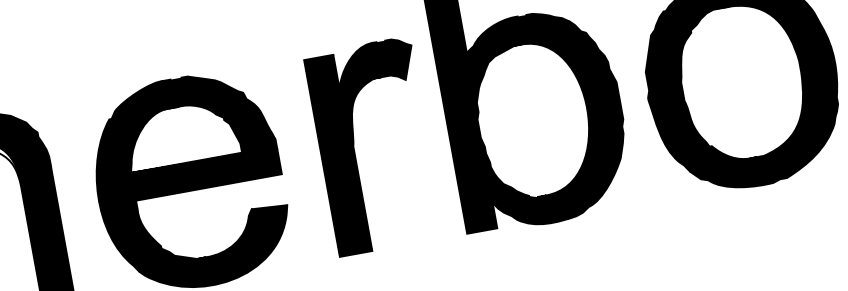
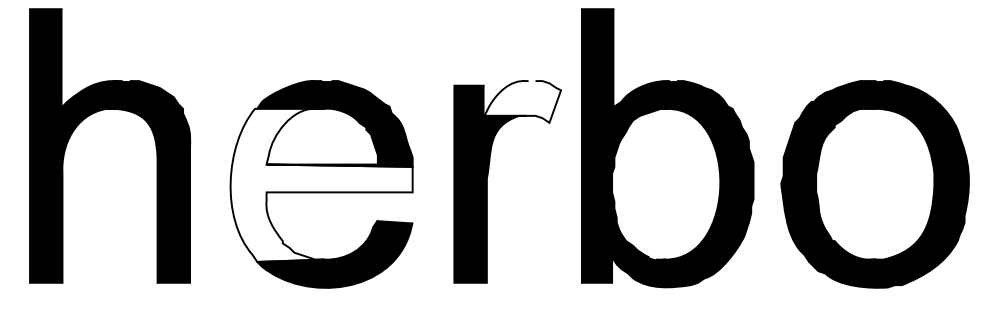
fill: (374, 63) -> (522, 101), removed
fill: (189, 182) -> (321, 184), removed

